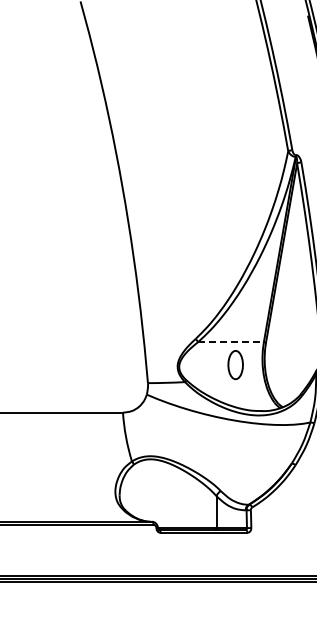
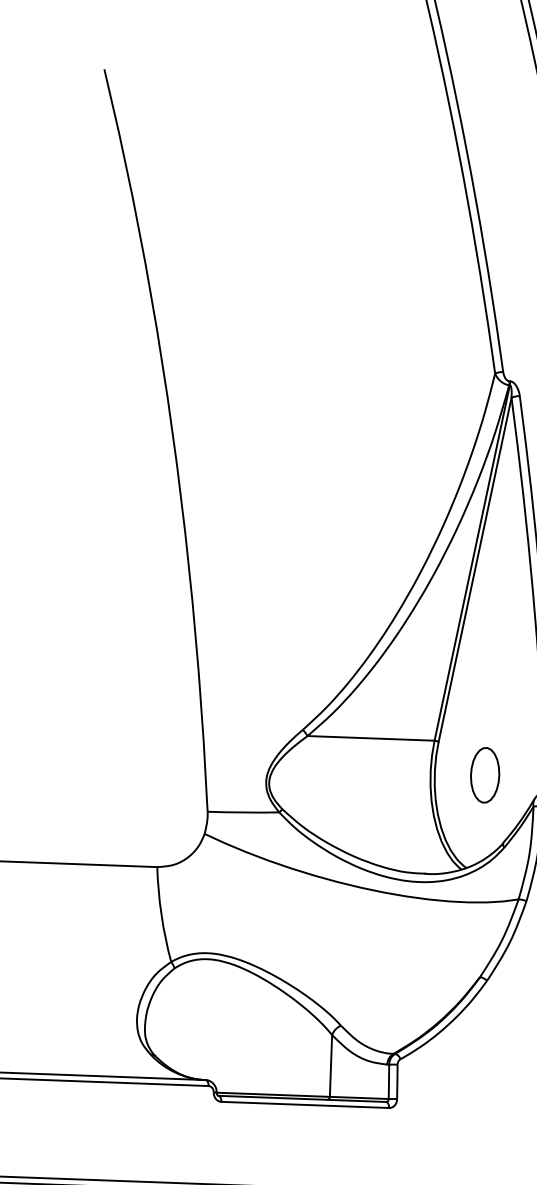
line: (231, 342) -> (371, 739), dashed -> solid
part: (235, 365) -> (484, 776), moved

